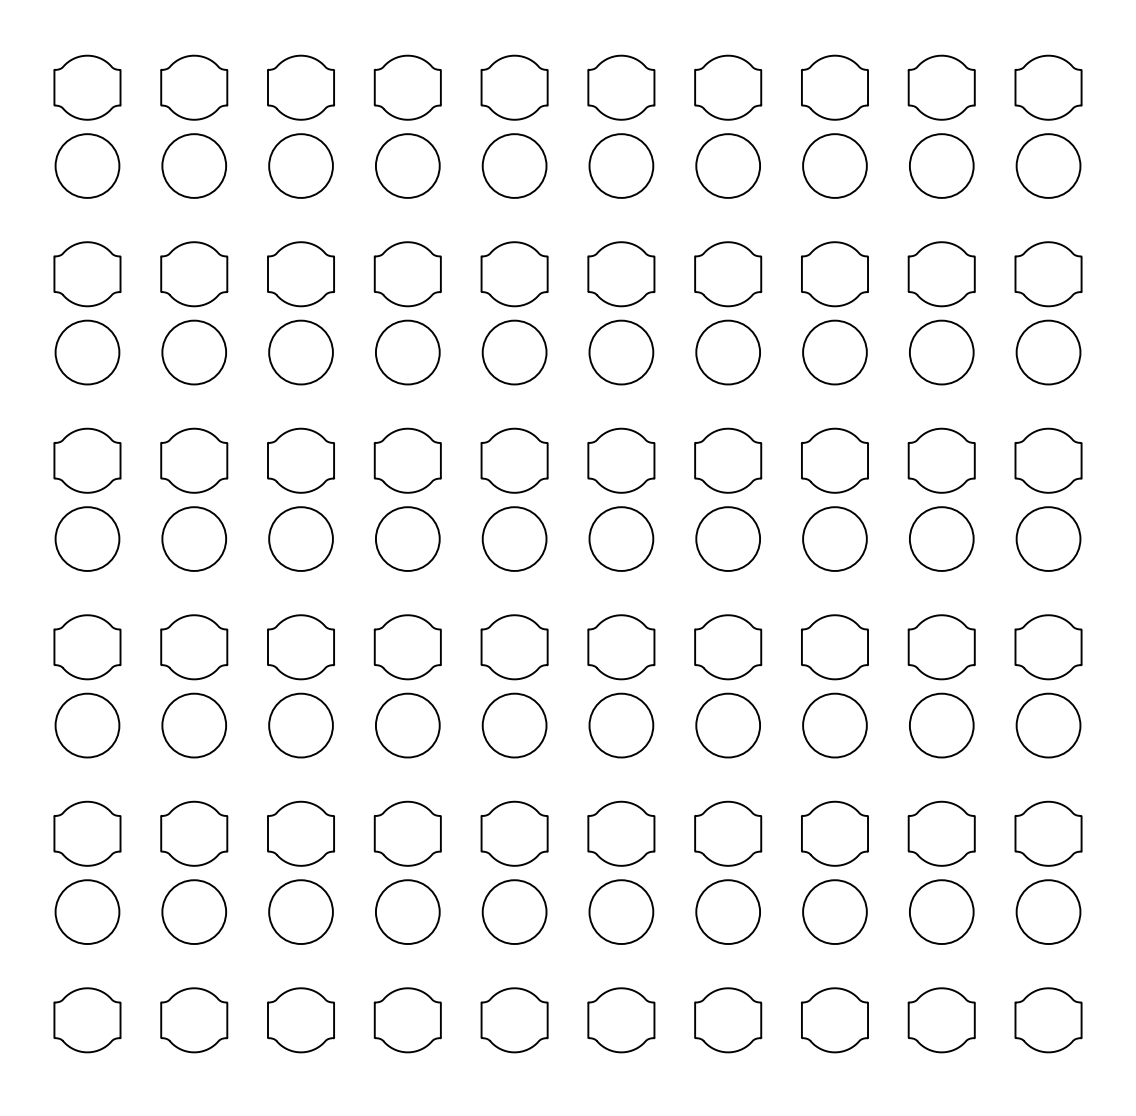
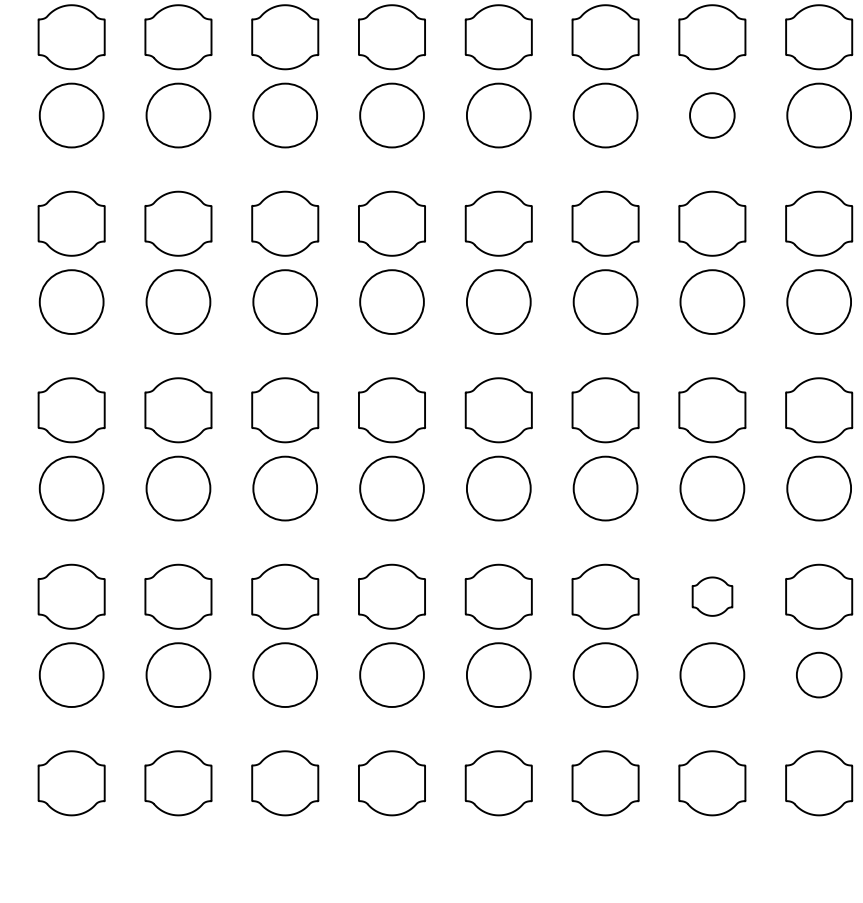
circle: (727, 352) -> (711, 115), size x0.7
part: (728, 833) -> (712, 596), size x0.6
circle: (834, 912) -> (818, 675), size x0.7

